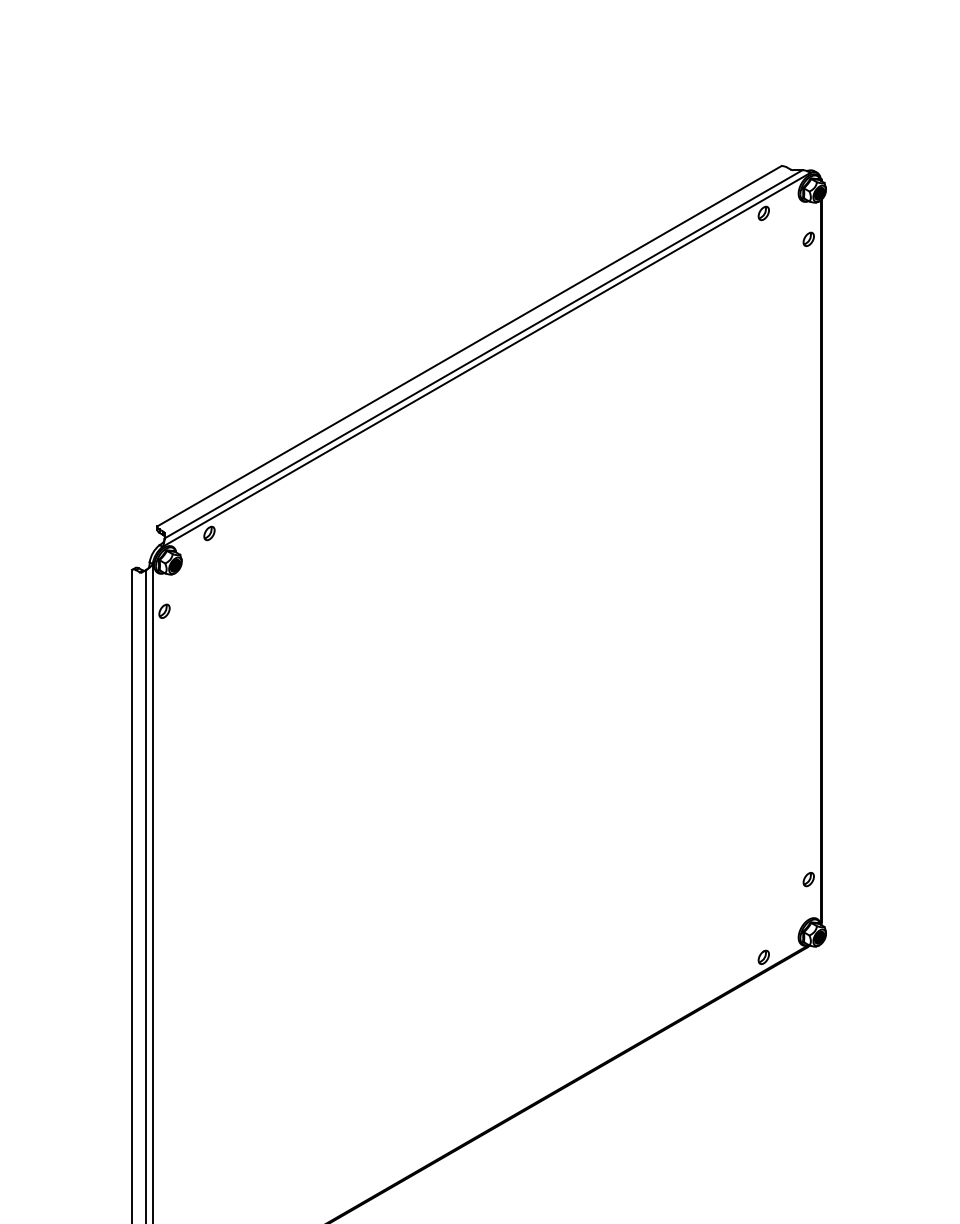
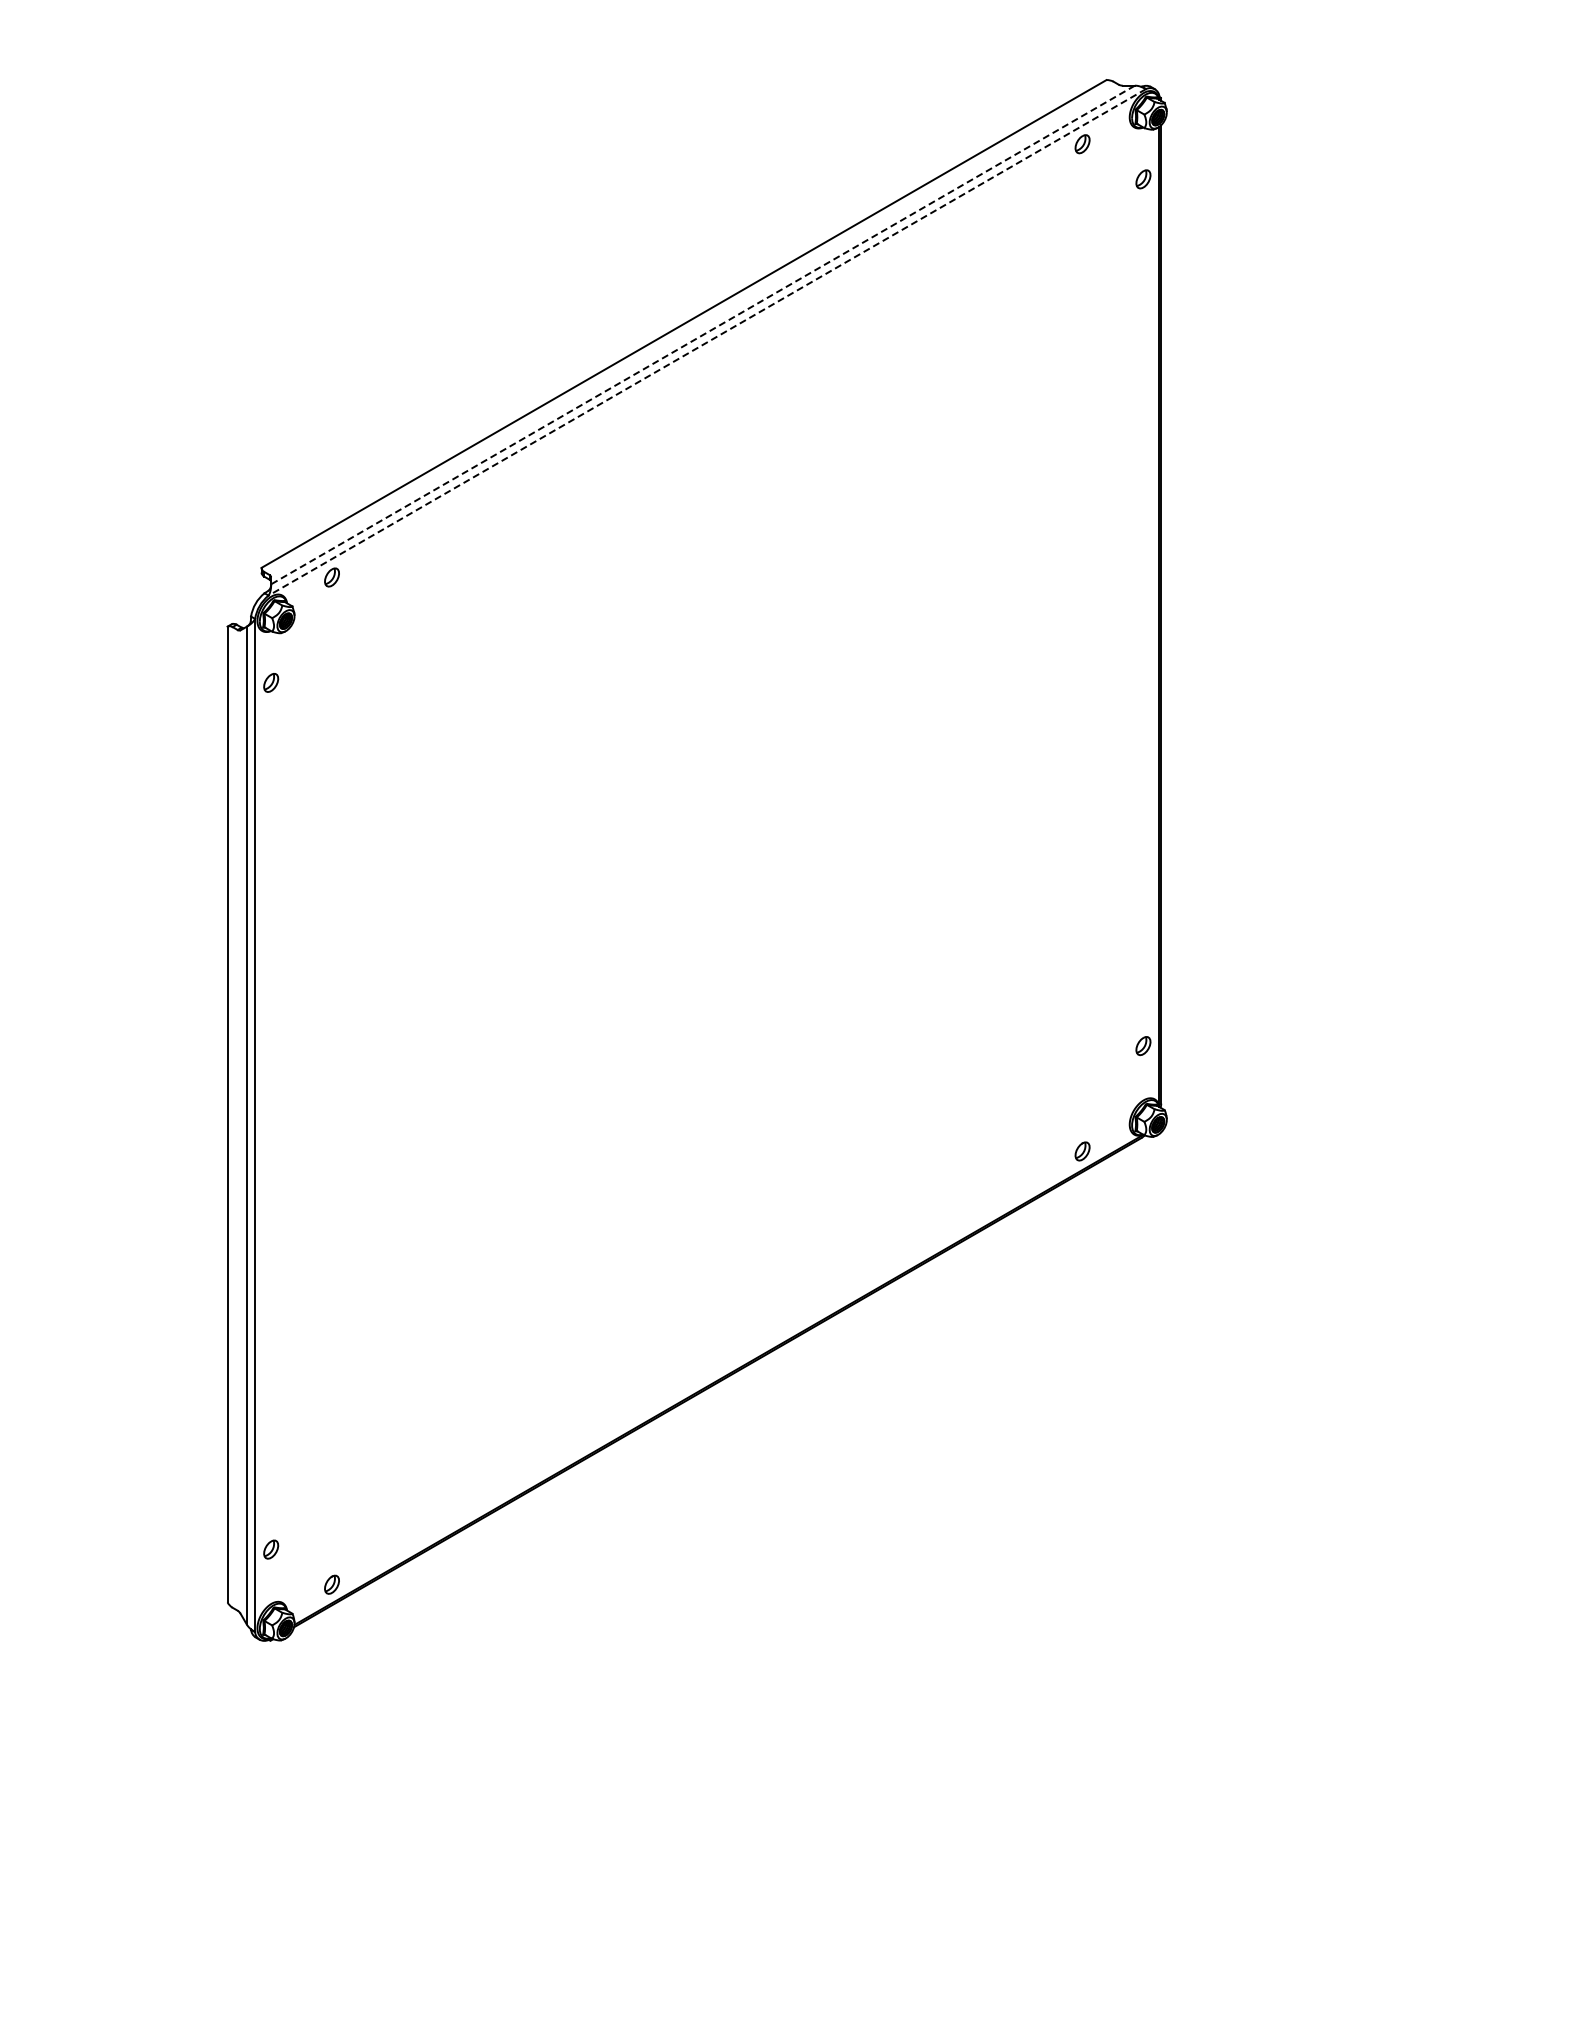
line: (483, 354) -> (703, 335), solid -> dashed
line: (486, 359) -> (707, 342), solid -> dashed

